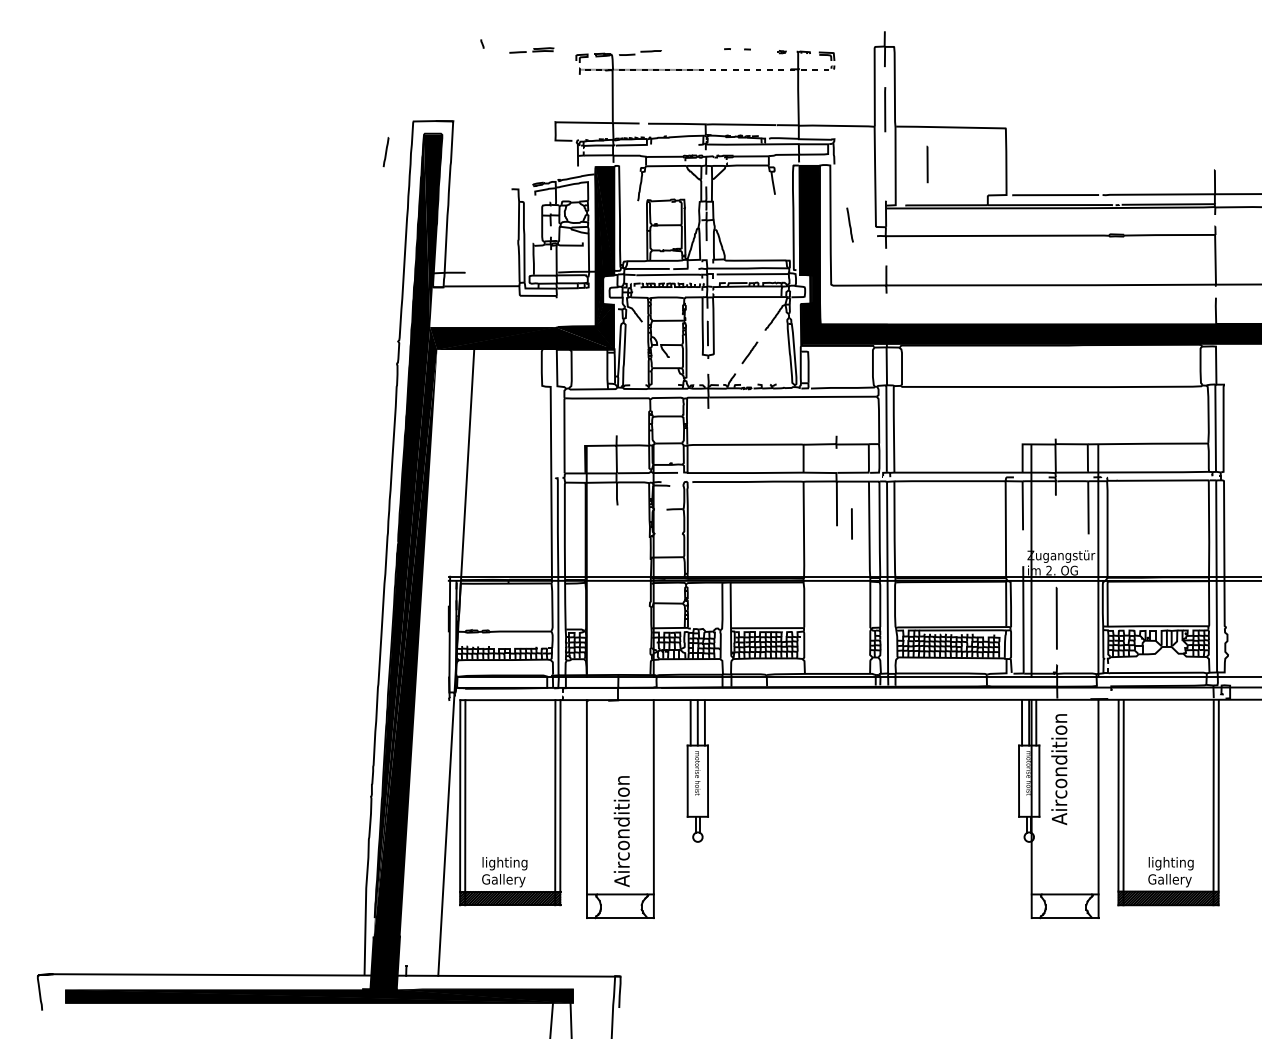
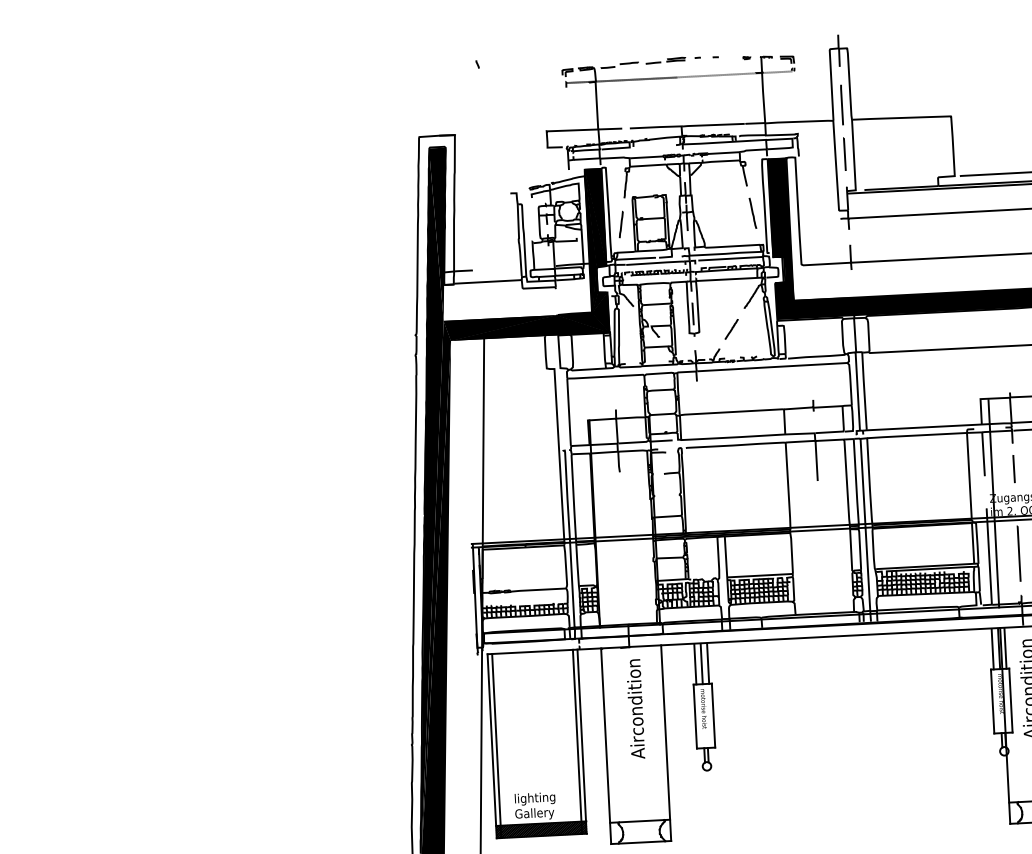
part: (531, 50) -> (665, 60), moved
line: (385, 152) -> (620, 224), moved
line: (927, 164) -> (844, 154), moved
line: (849, 224) -> (752, 212), moved
line: (851, 523) -> (1013, 468), moved
text: (621, 831) -> (635, 709), moved

